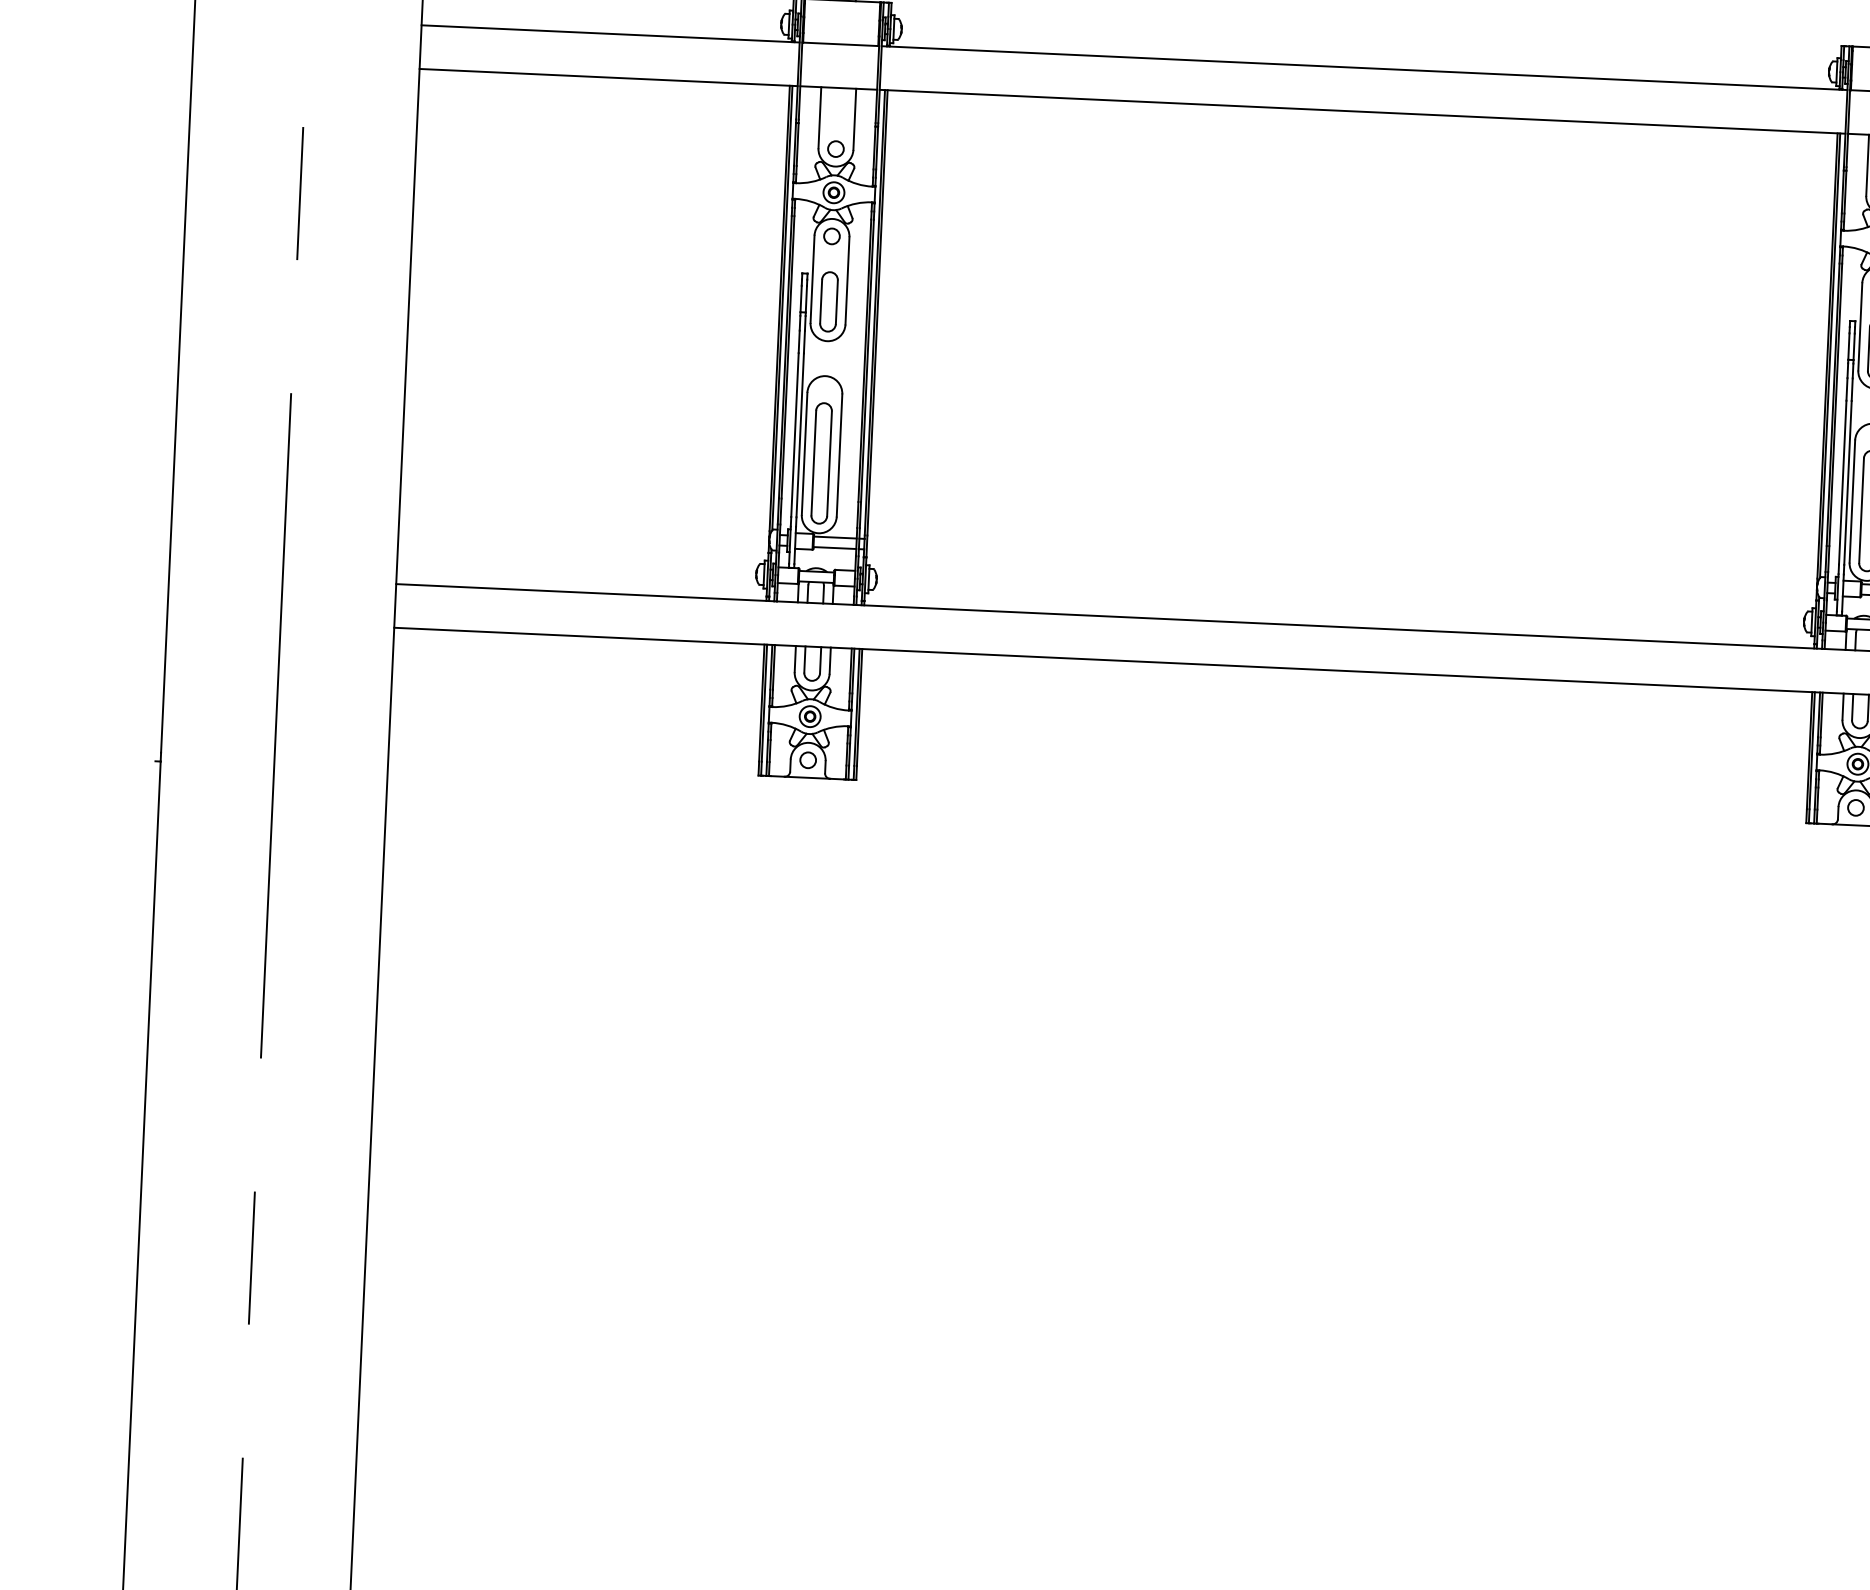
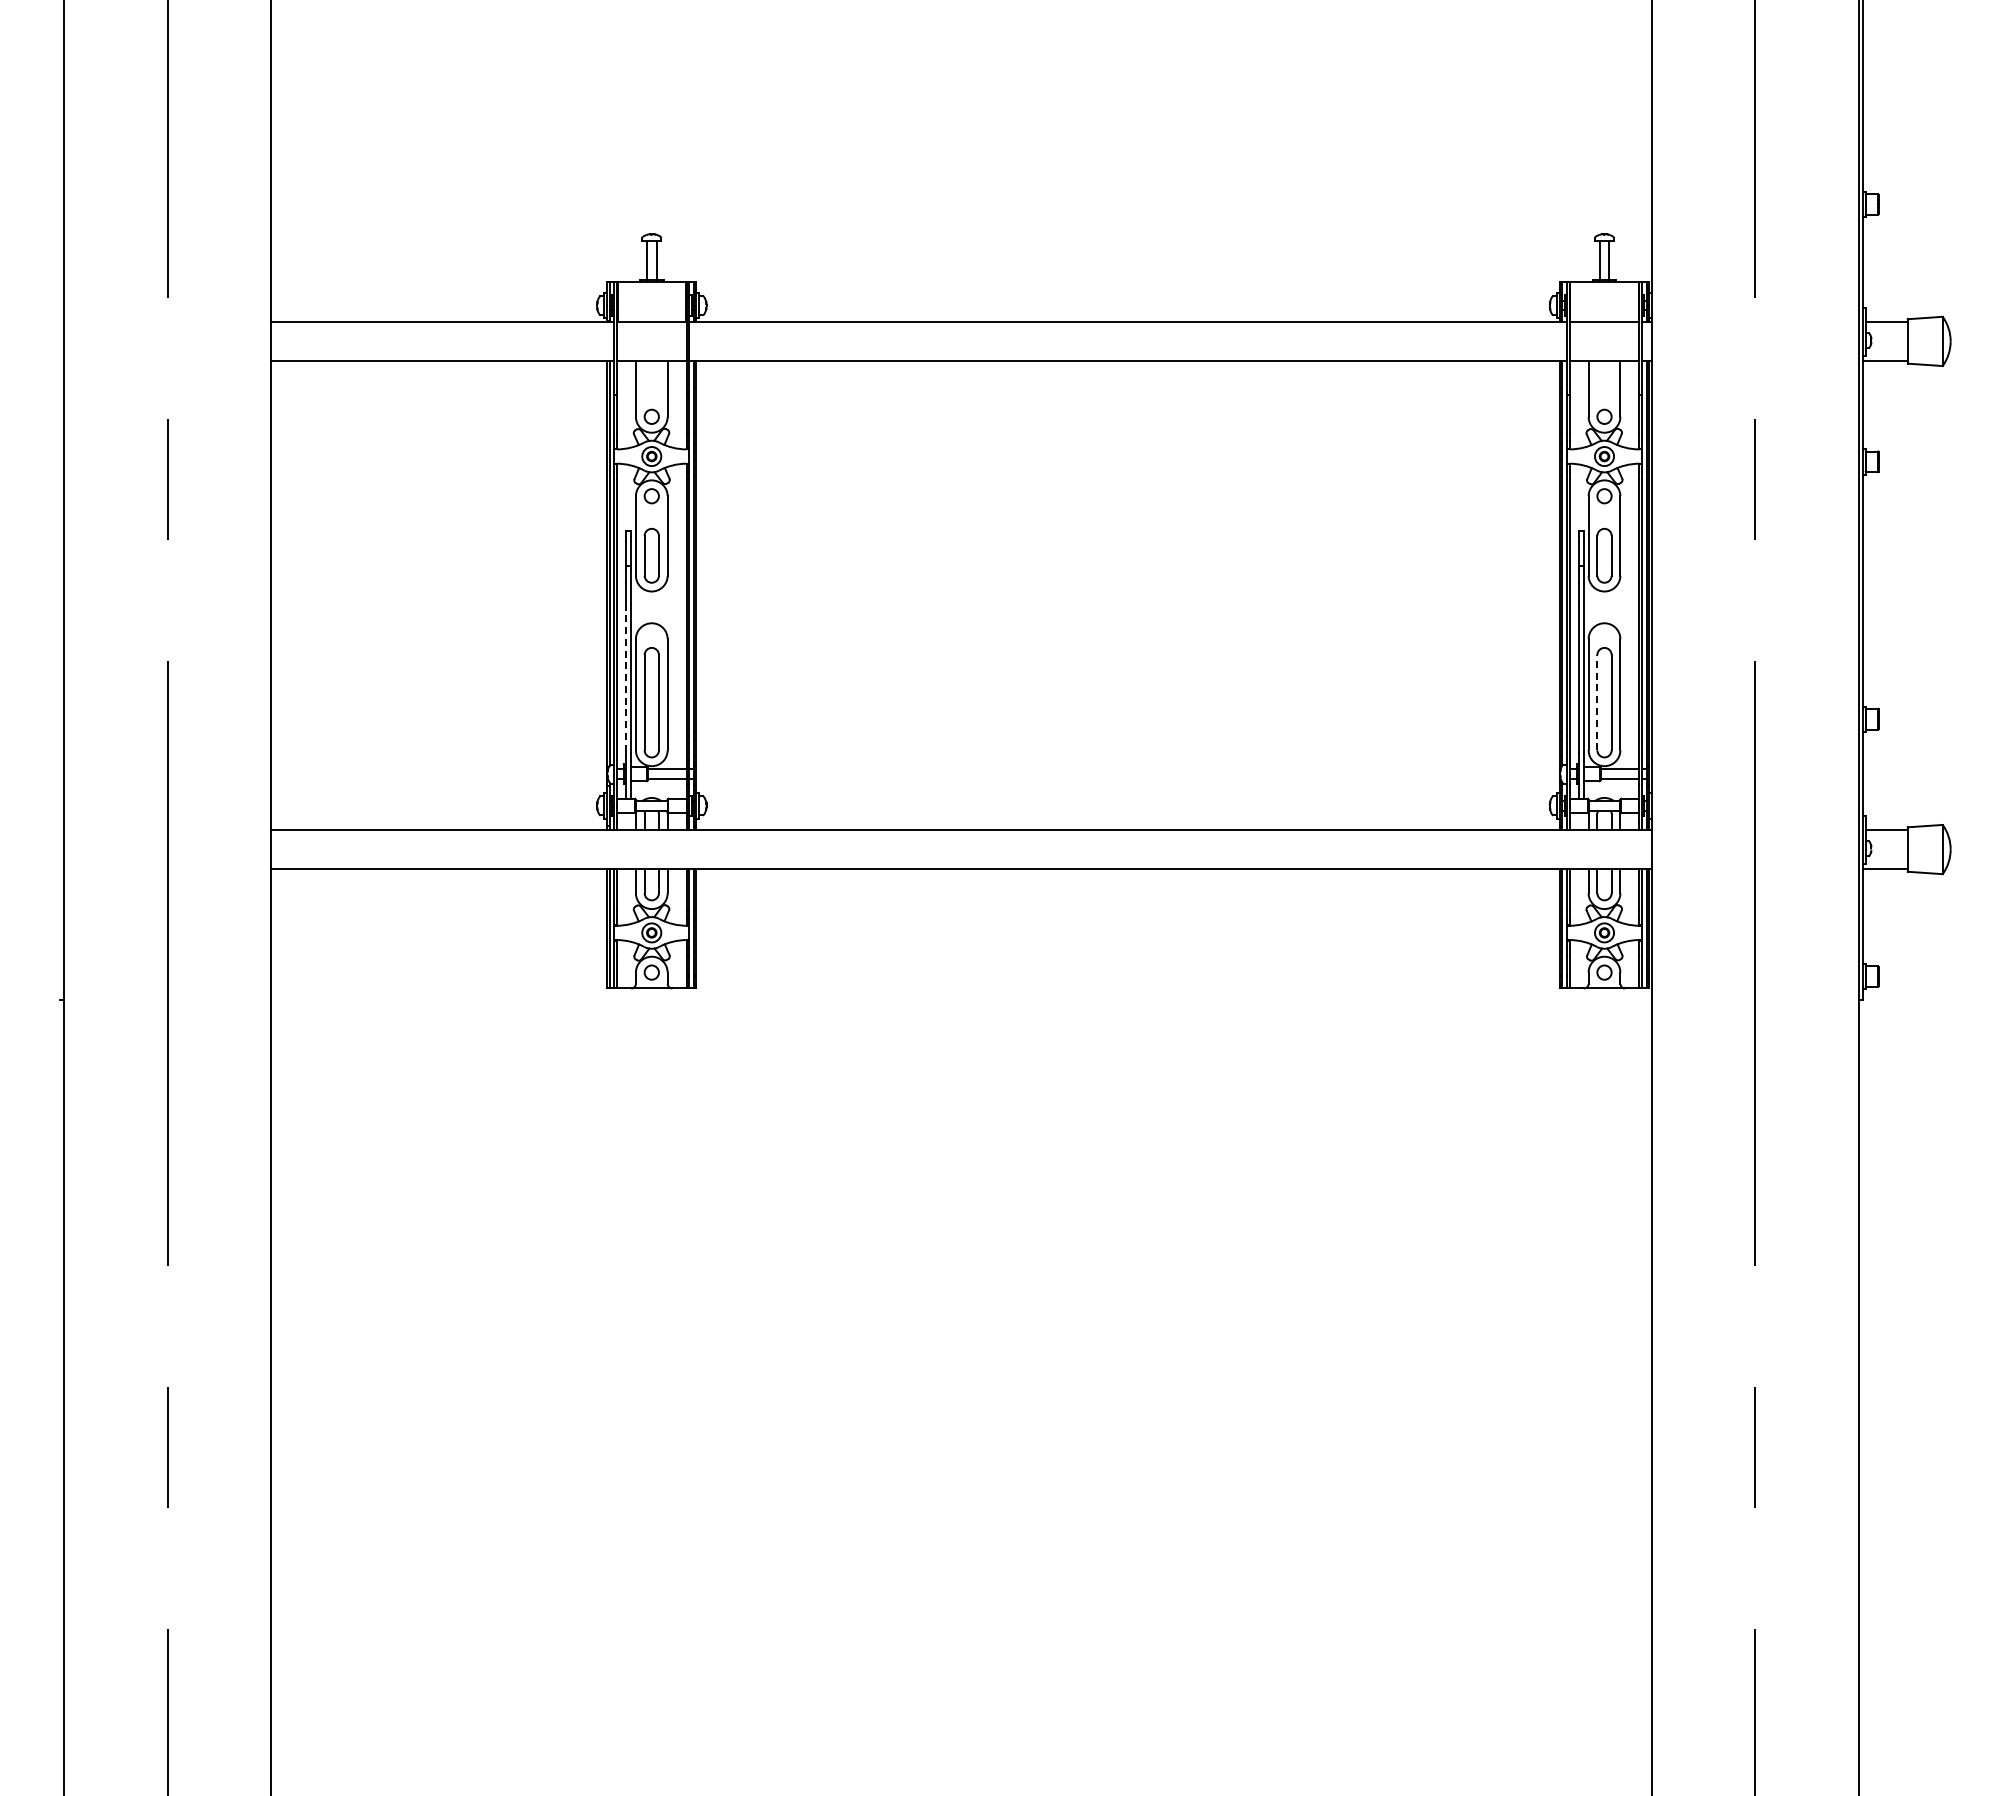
line: (795, 435) -> (626, 678), solid -> dashed
line: (1861, 510) -> (1597, 702), solid -> dashed

